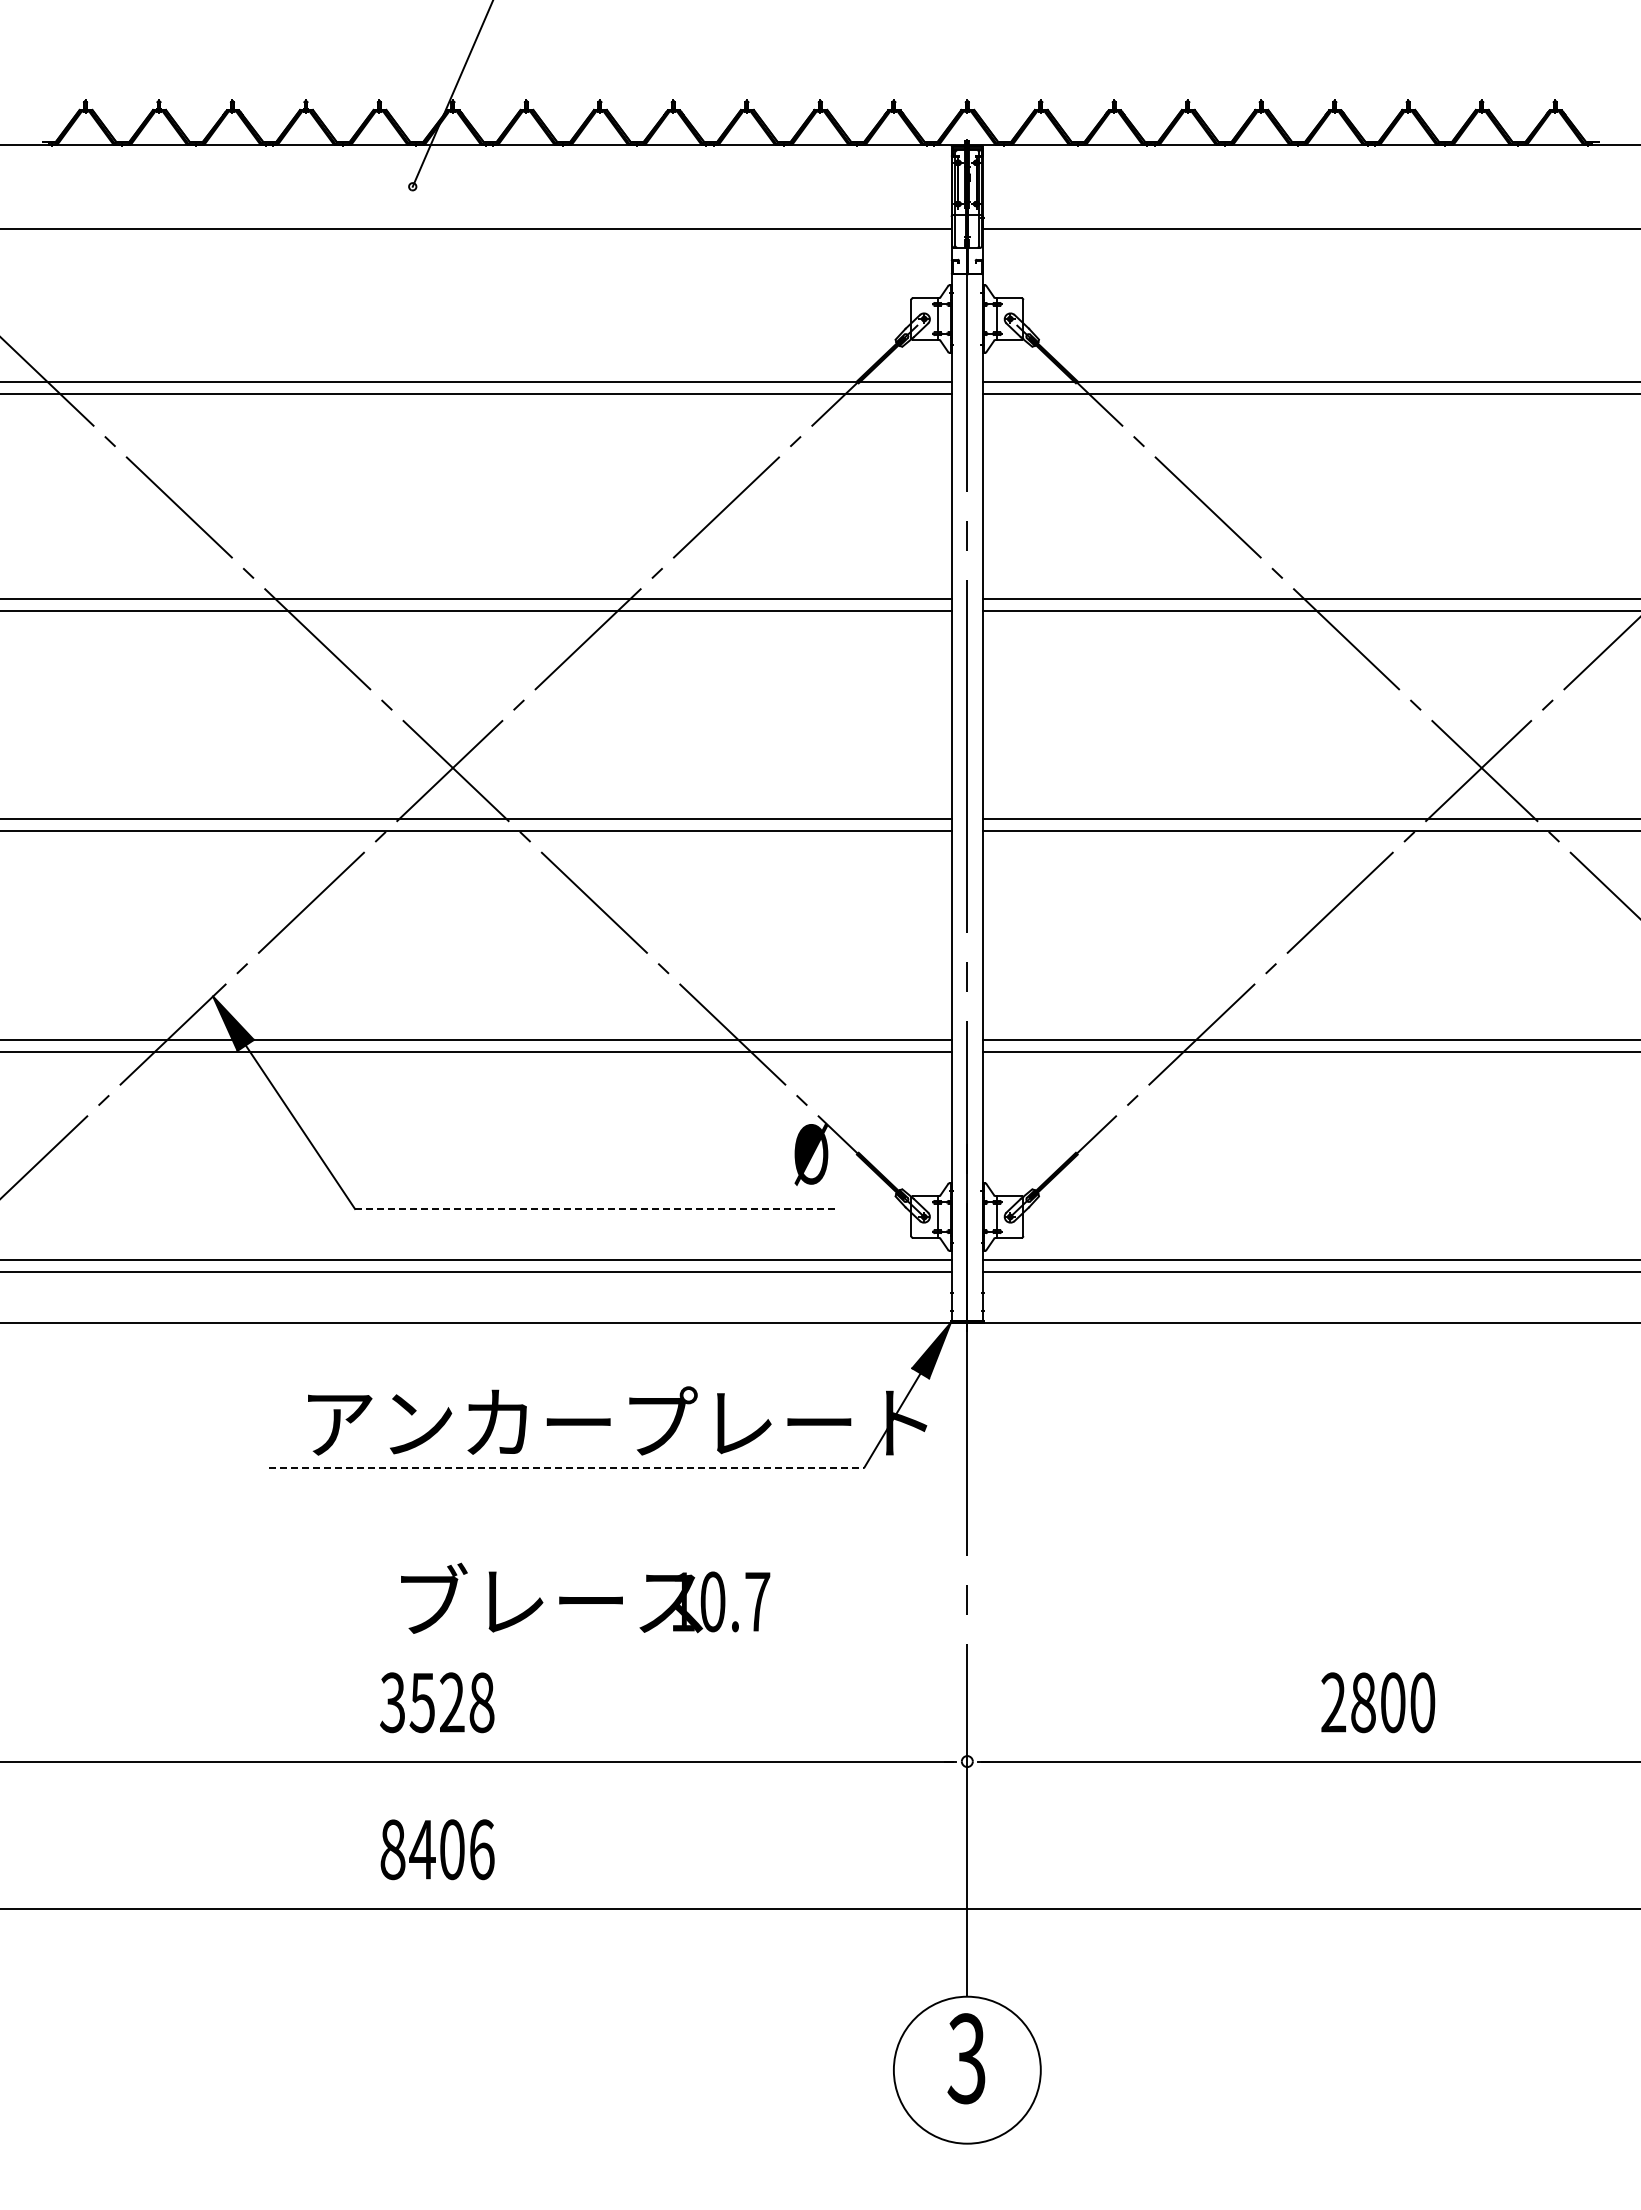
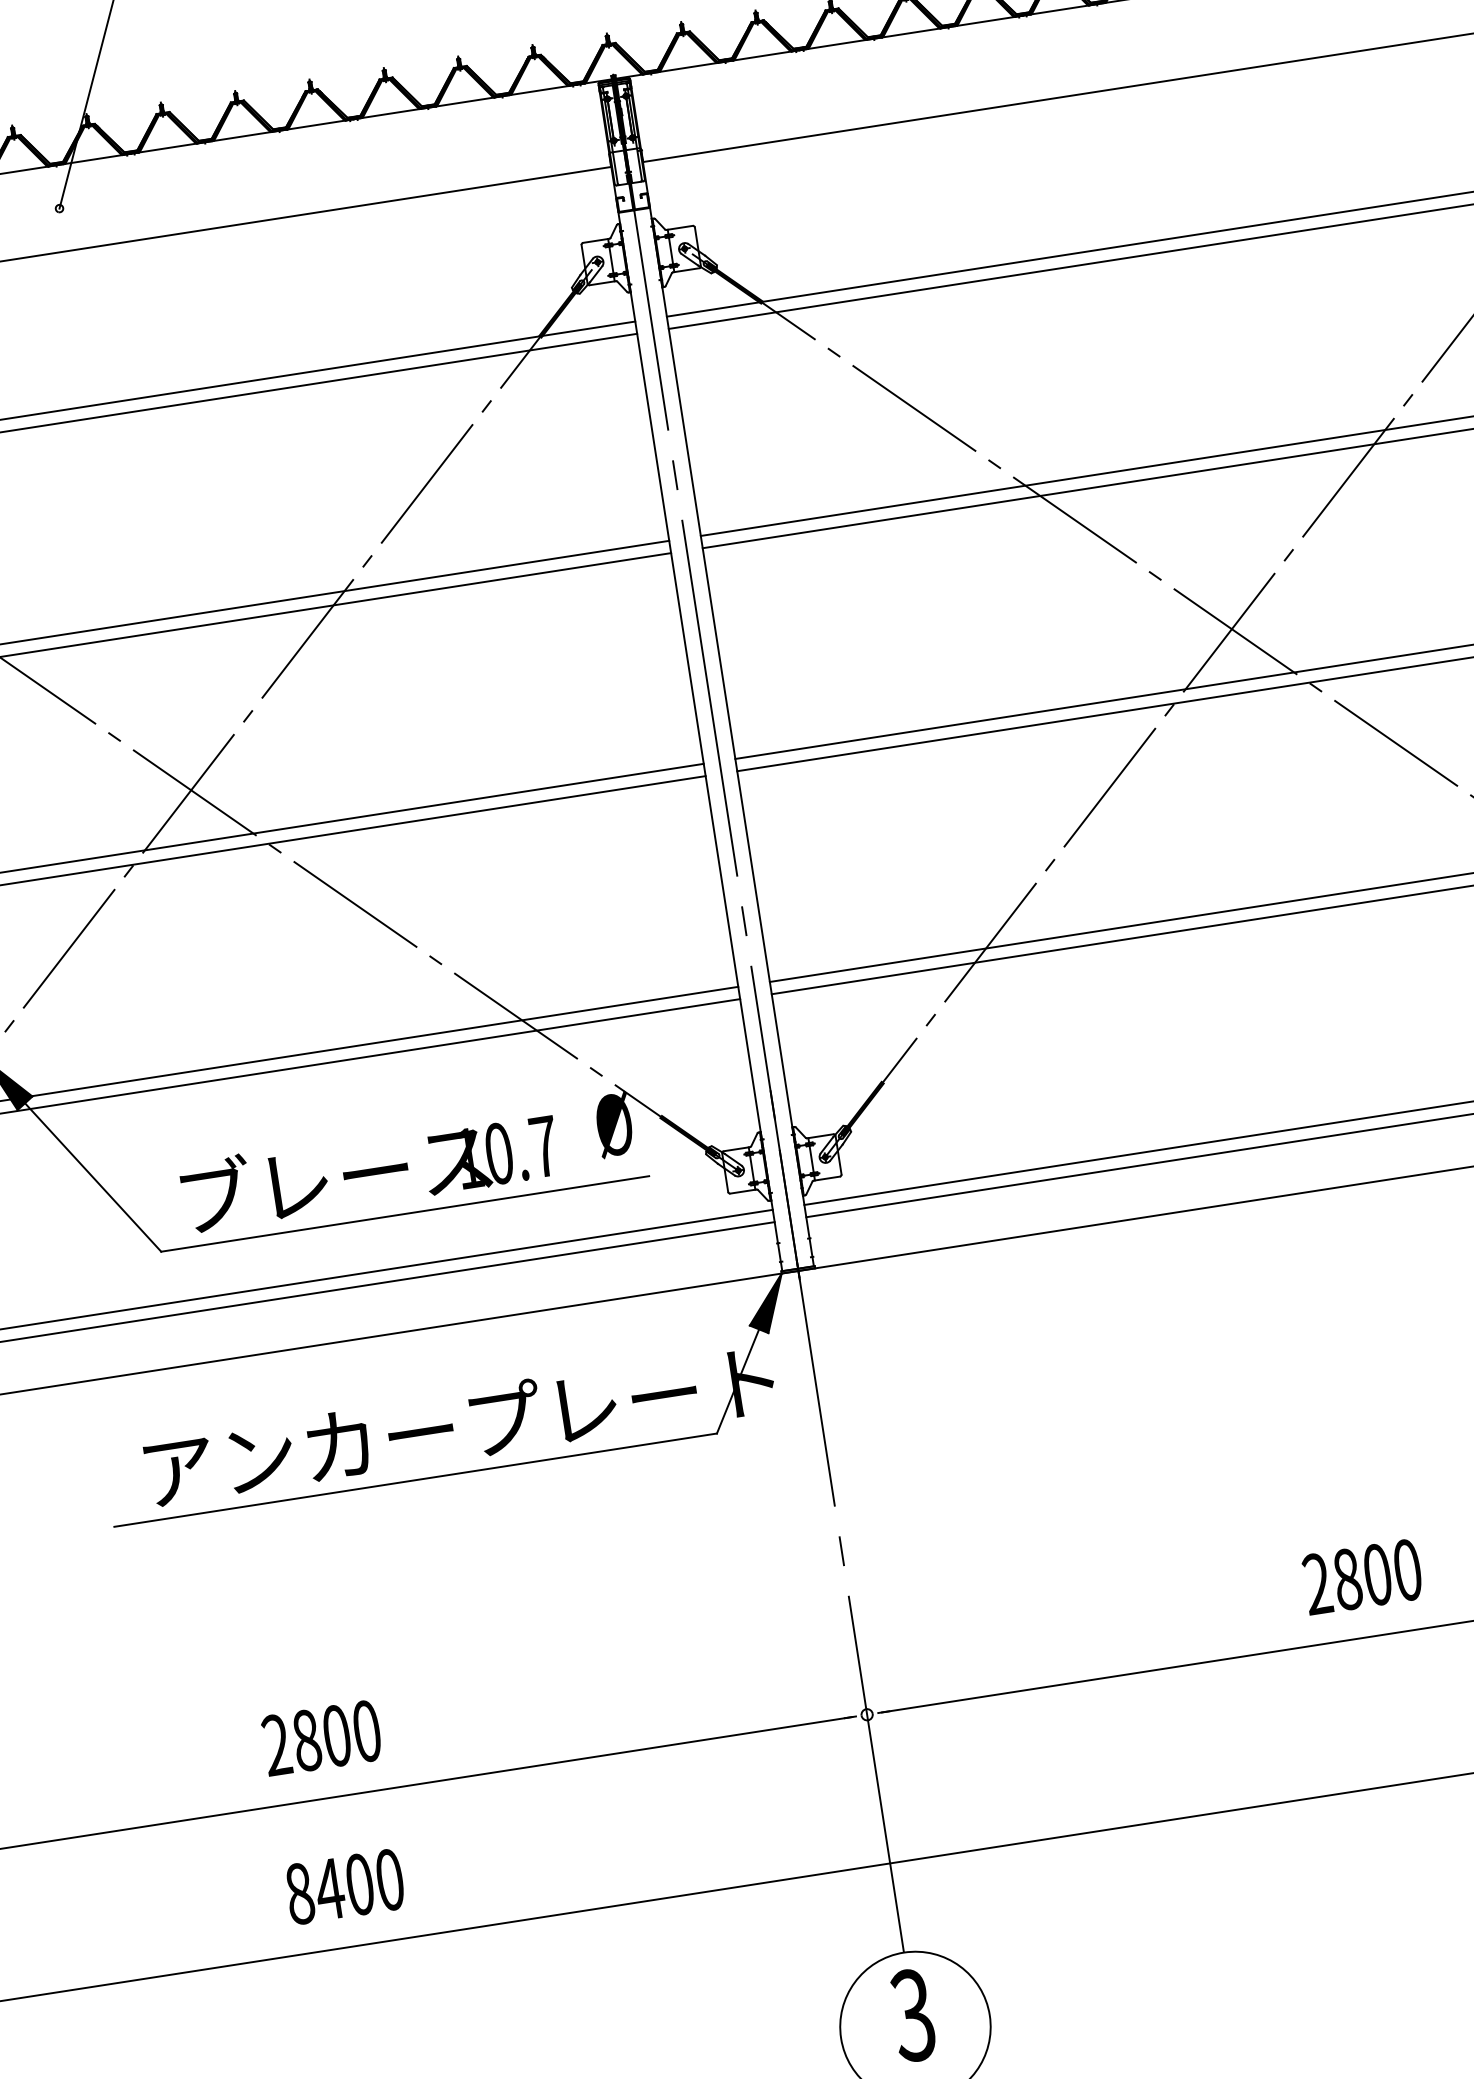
line: (596, 1209) -> (405, 1214), dashed -> solid
line: (566, 1467) -> (415, 1480), dashed -> solid
text: (585, 1597) -> (369, 1169), moved
text: (437, 1702) -> (321, 1737), 3528 -> 2800
text: (1378, 1702) -> (1362, 1576), moved
text: (482, 1849) -> (390, 1879), 8406 -> 8400

